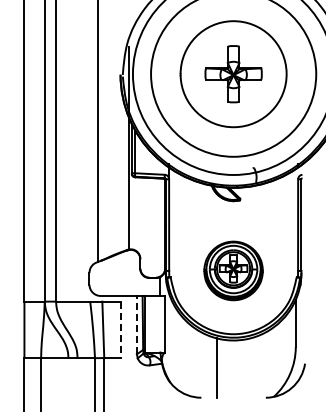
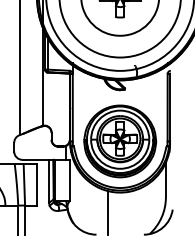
part: (233, 270) -> (120, 141), size x1.67
line: (136, 324) -> (48, 180), dashed -> solid
line: (120, 330) -> (37, 185), dashed -> solid

